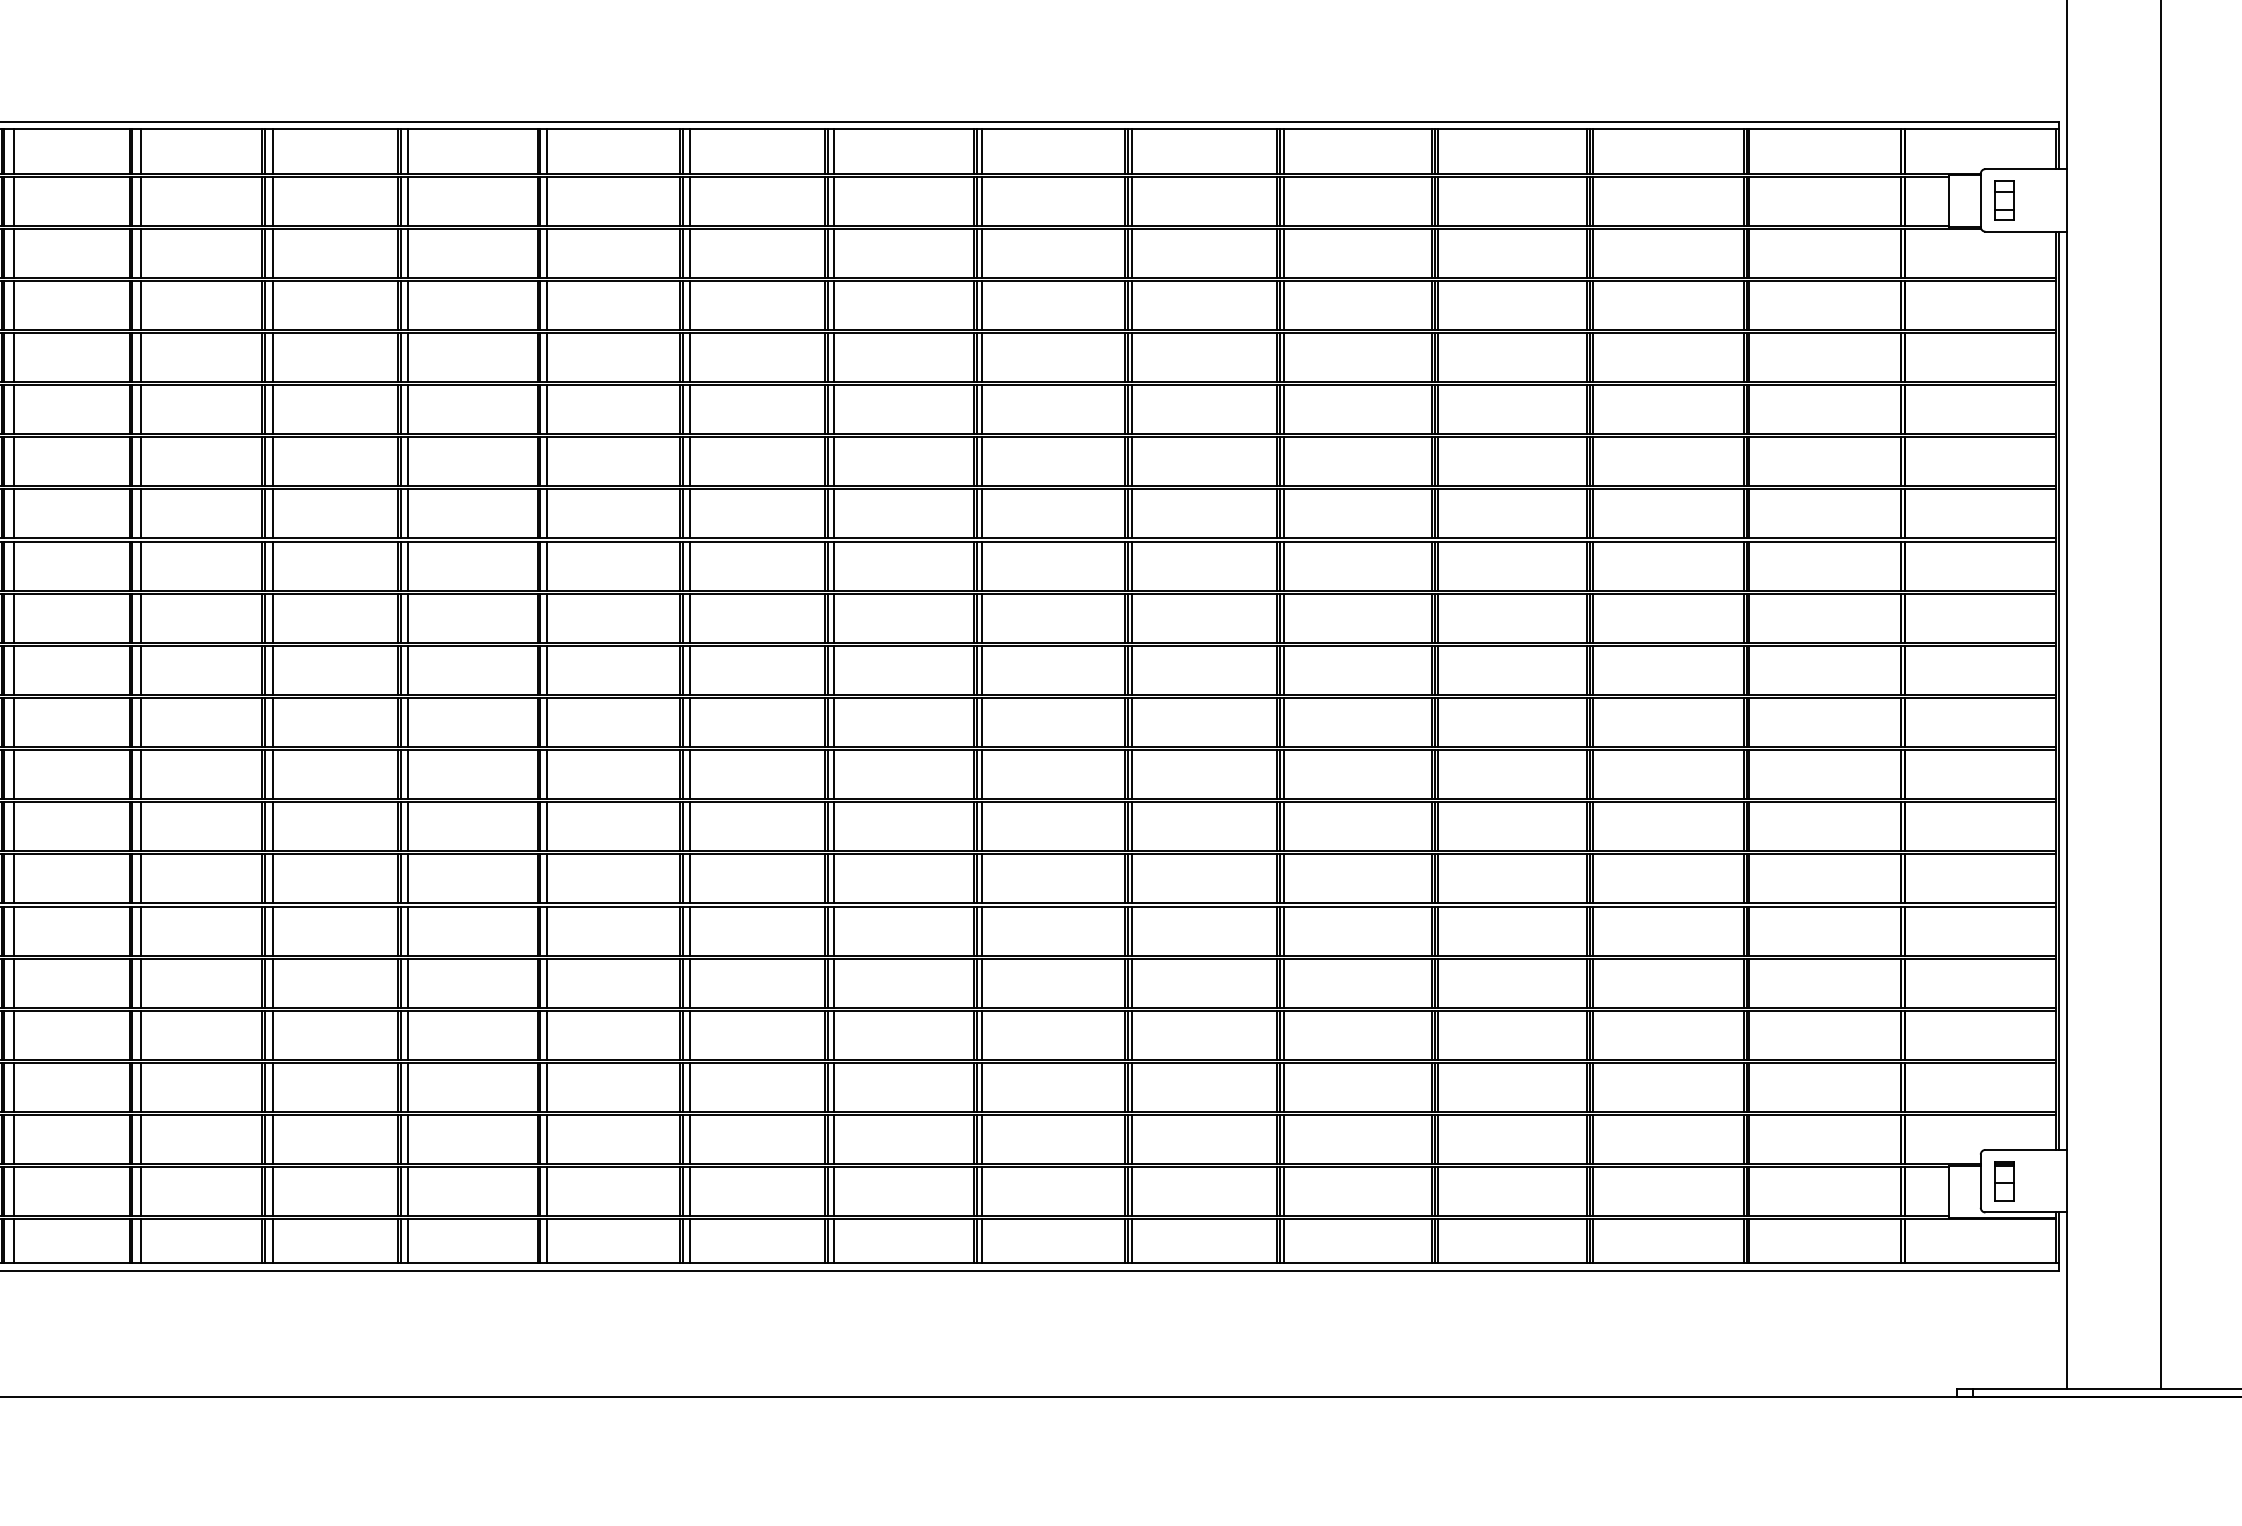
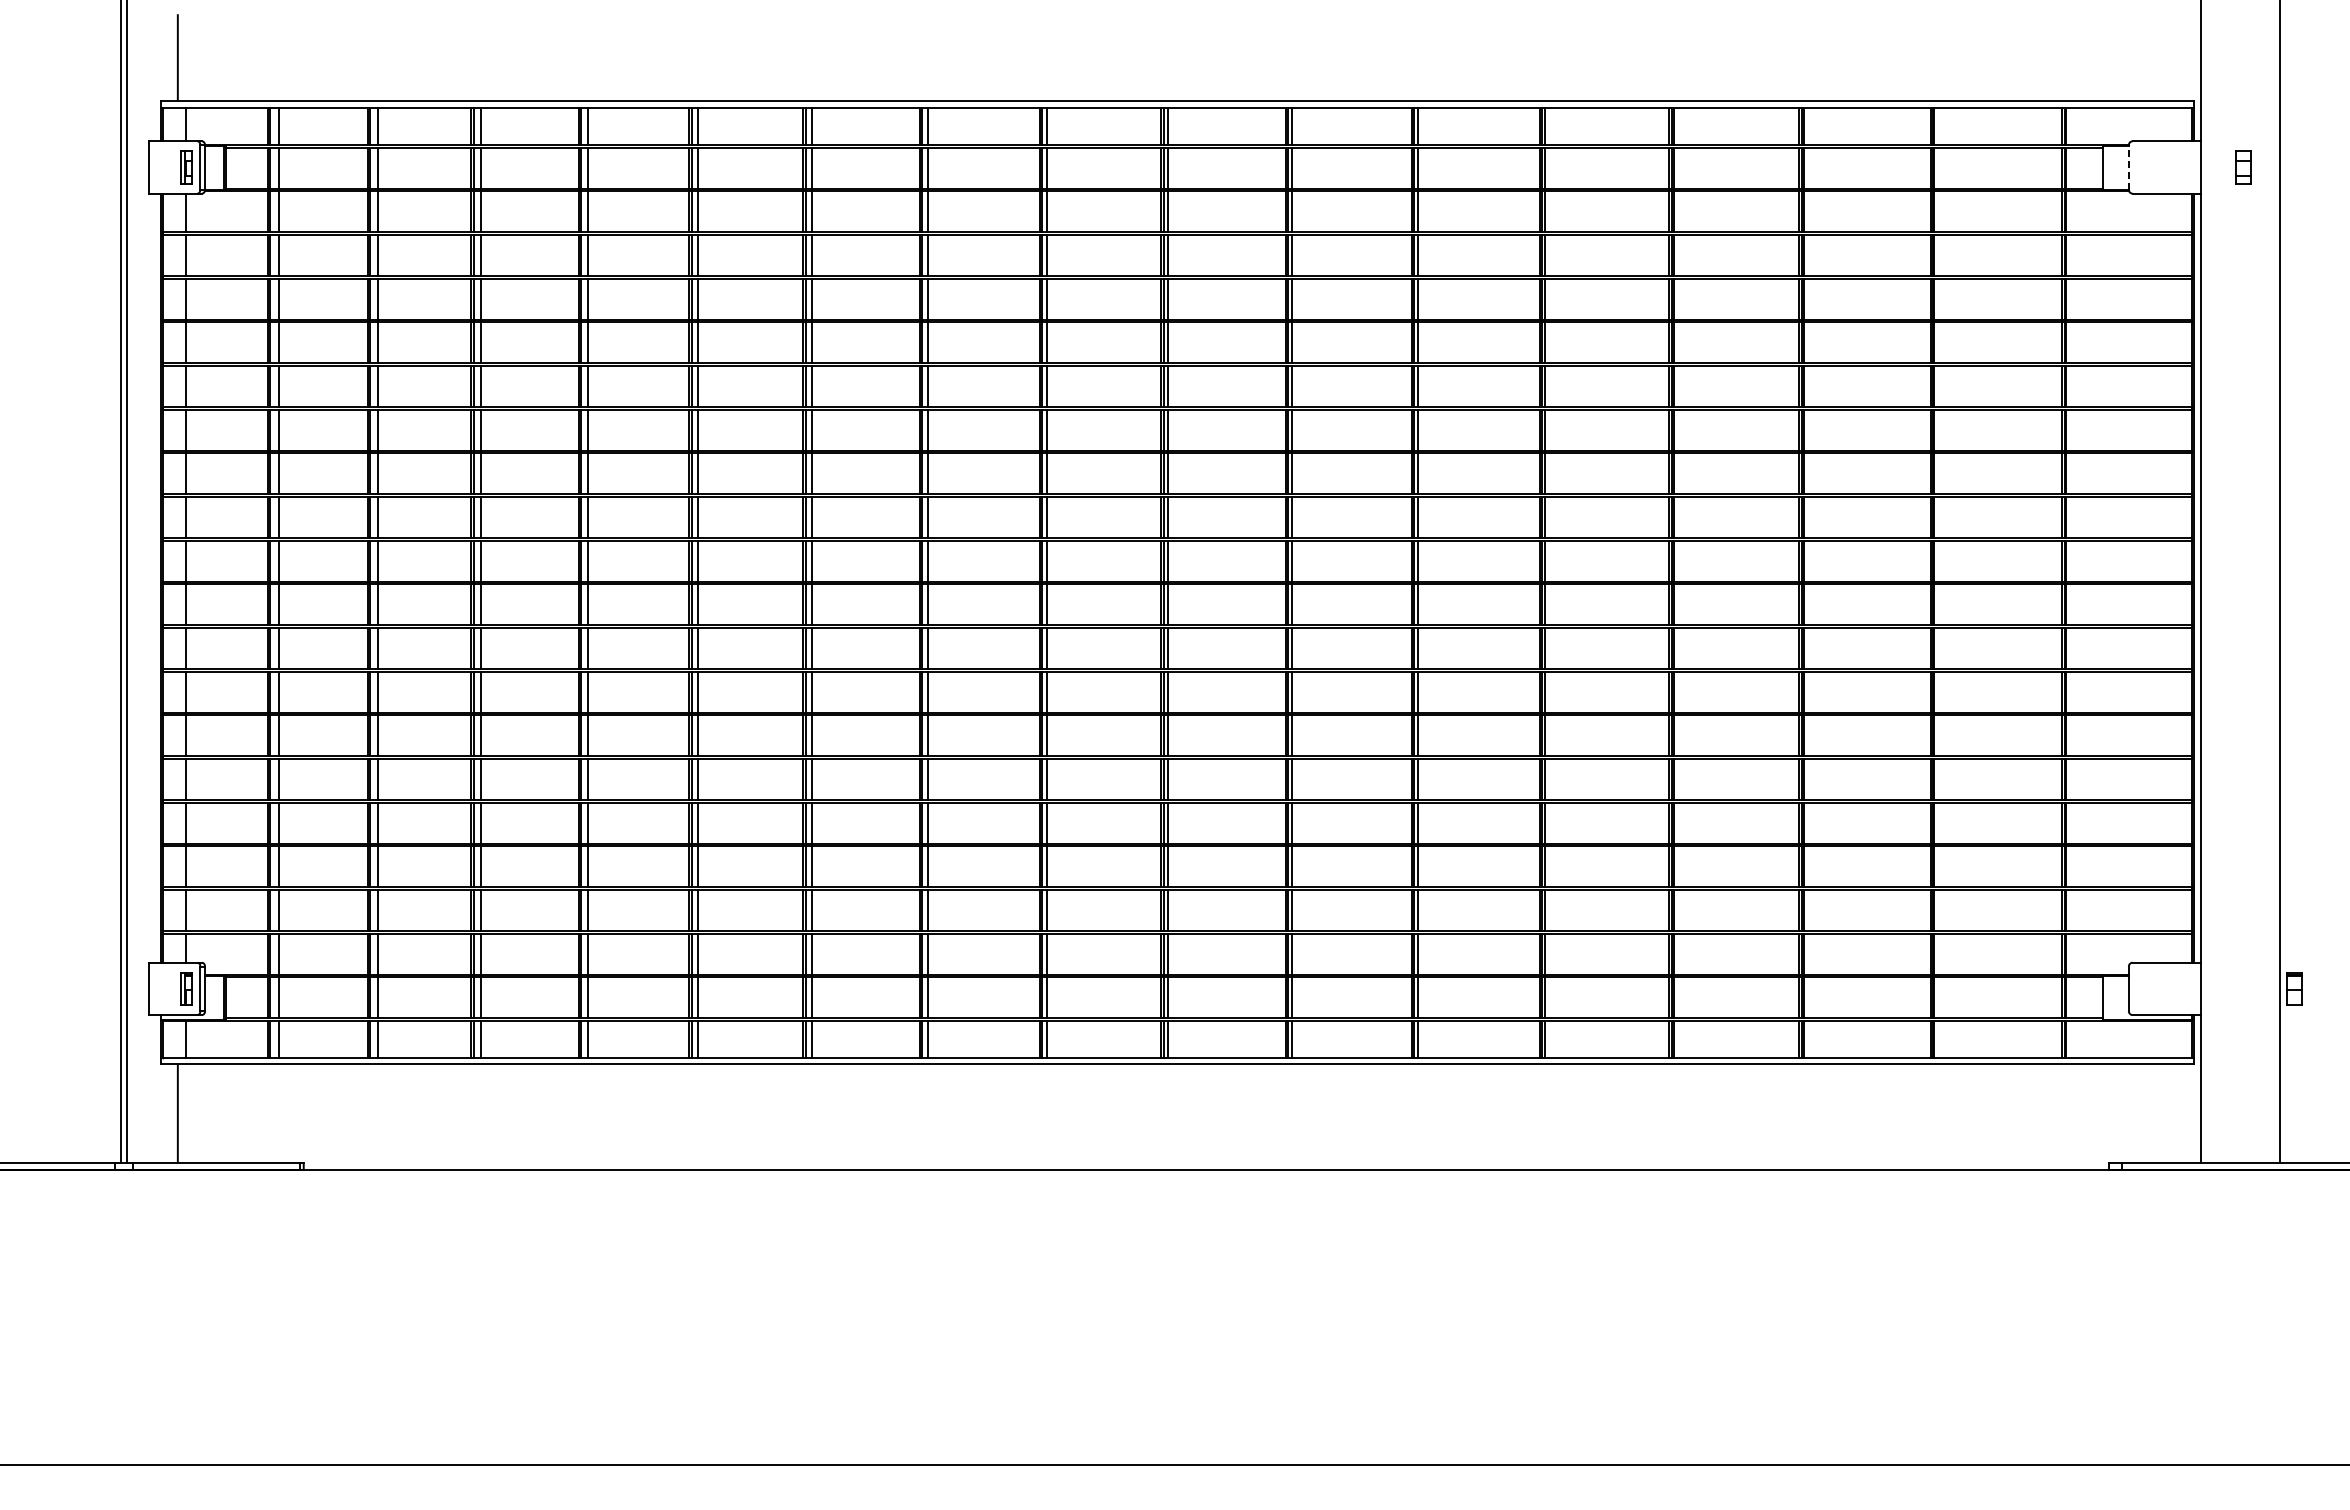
line: (1980, 199) -> (2128, 166), solid -> dashed
part: (2004, 200) -> (2243, 167), moved
part: (2004, 1180) -> (2294, 988), moved

